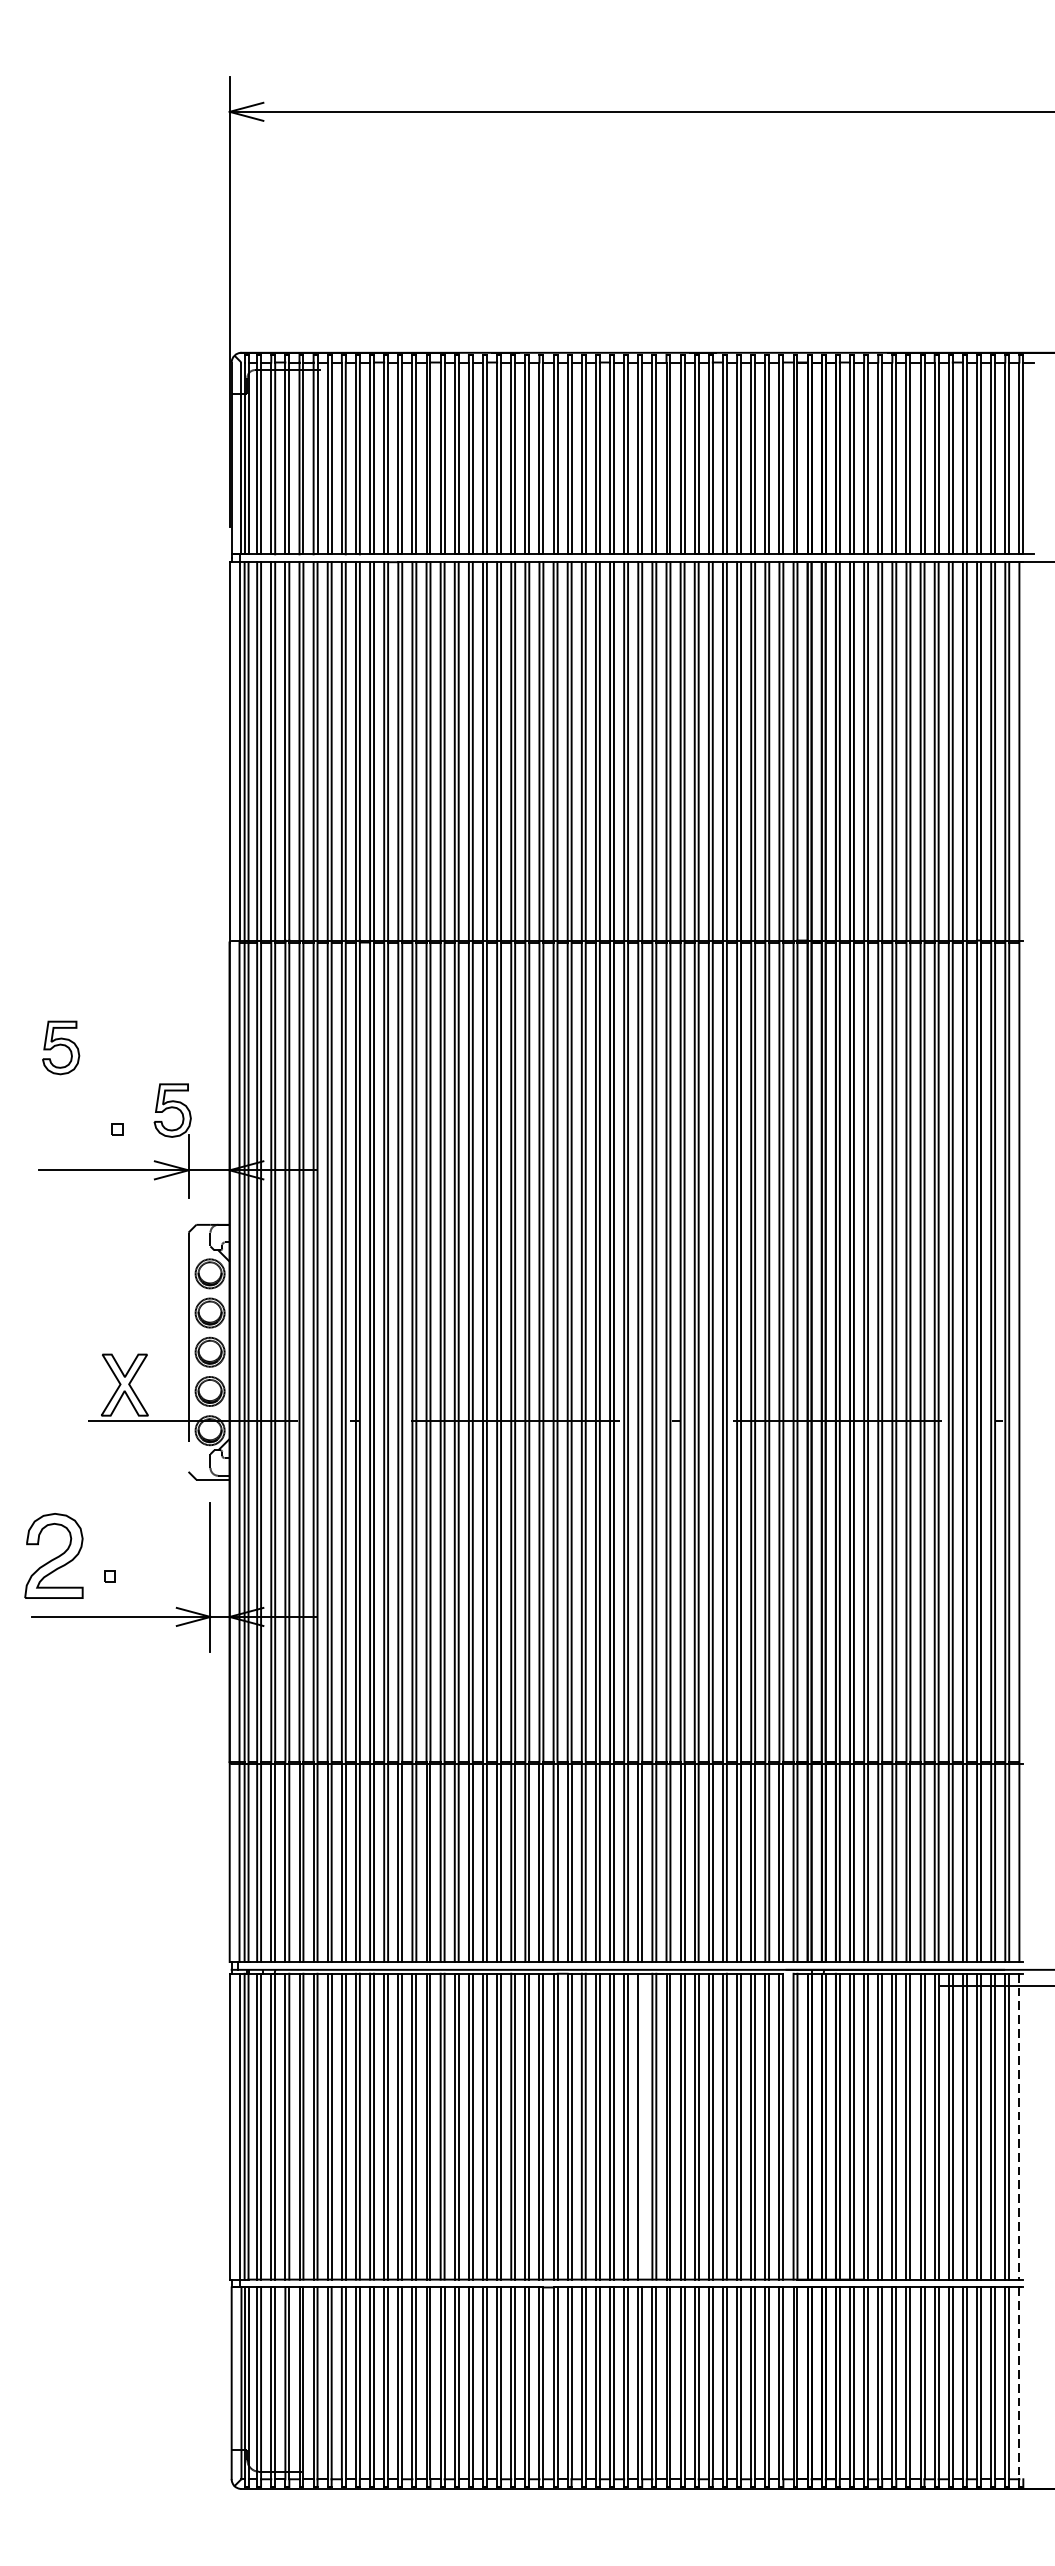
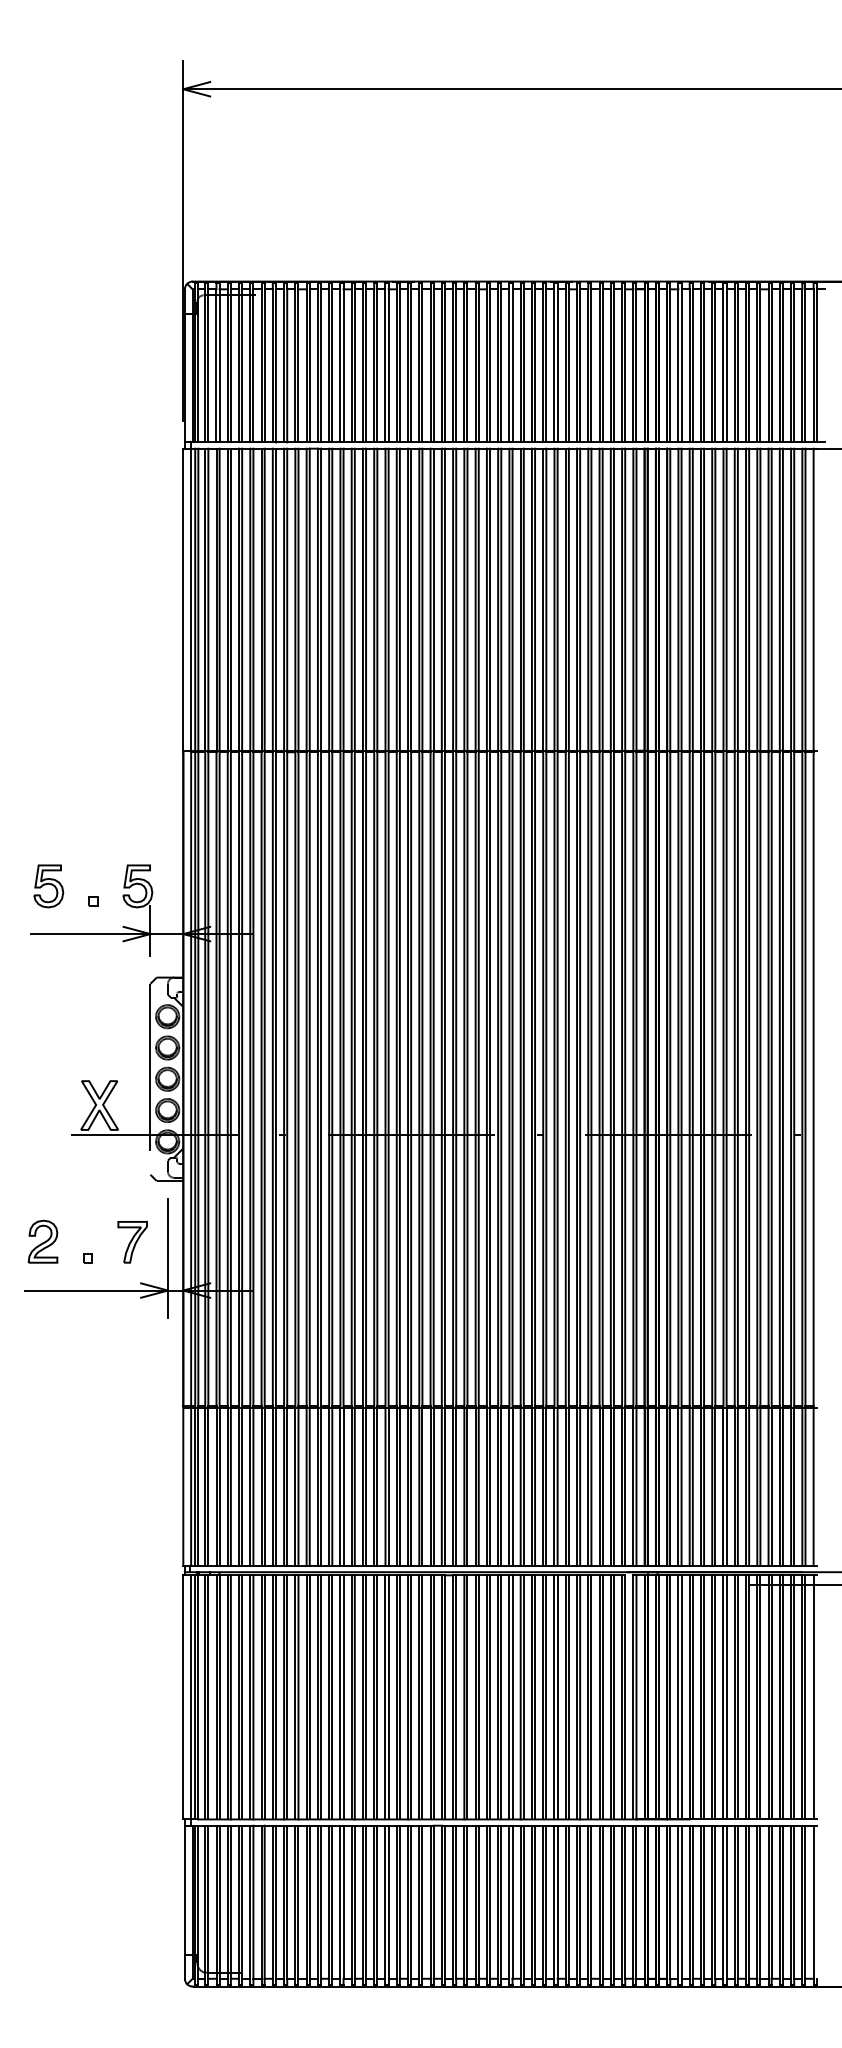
part: (60, 1048) -> (48, 886), moved
part: (53, 1555) -> (42, 1241), size x0.62
part: (166, 1556) -> (132, 1242), added
line: (642, 2126) -> (512, 1697), added
line: (1019, 2126) -> (813, 1697), dashed -> solid
line: (1019, 2383) -> (813, 1902), dashed -> solid

